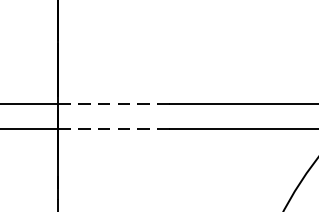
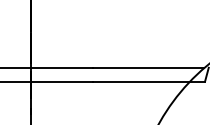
line: (112, 103) -> (61, 67), dashed -> solid
line: (112, 128) -> (61, 81), dashed -> solid

